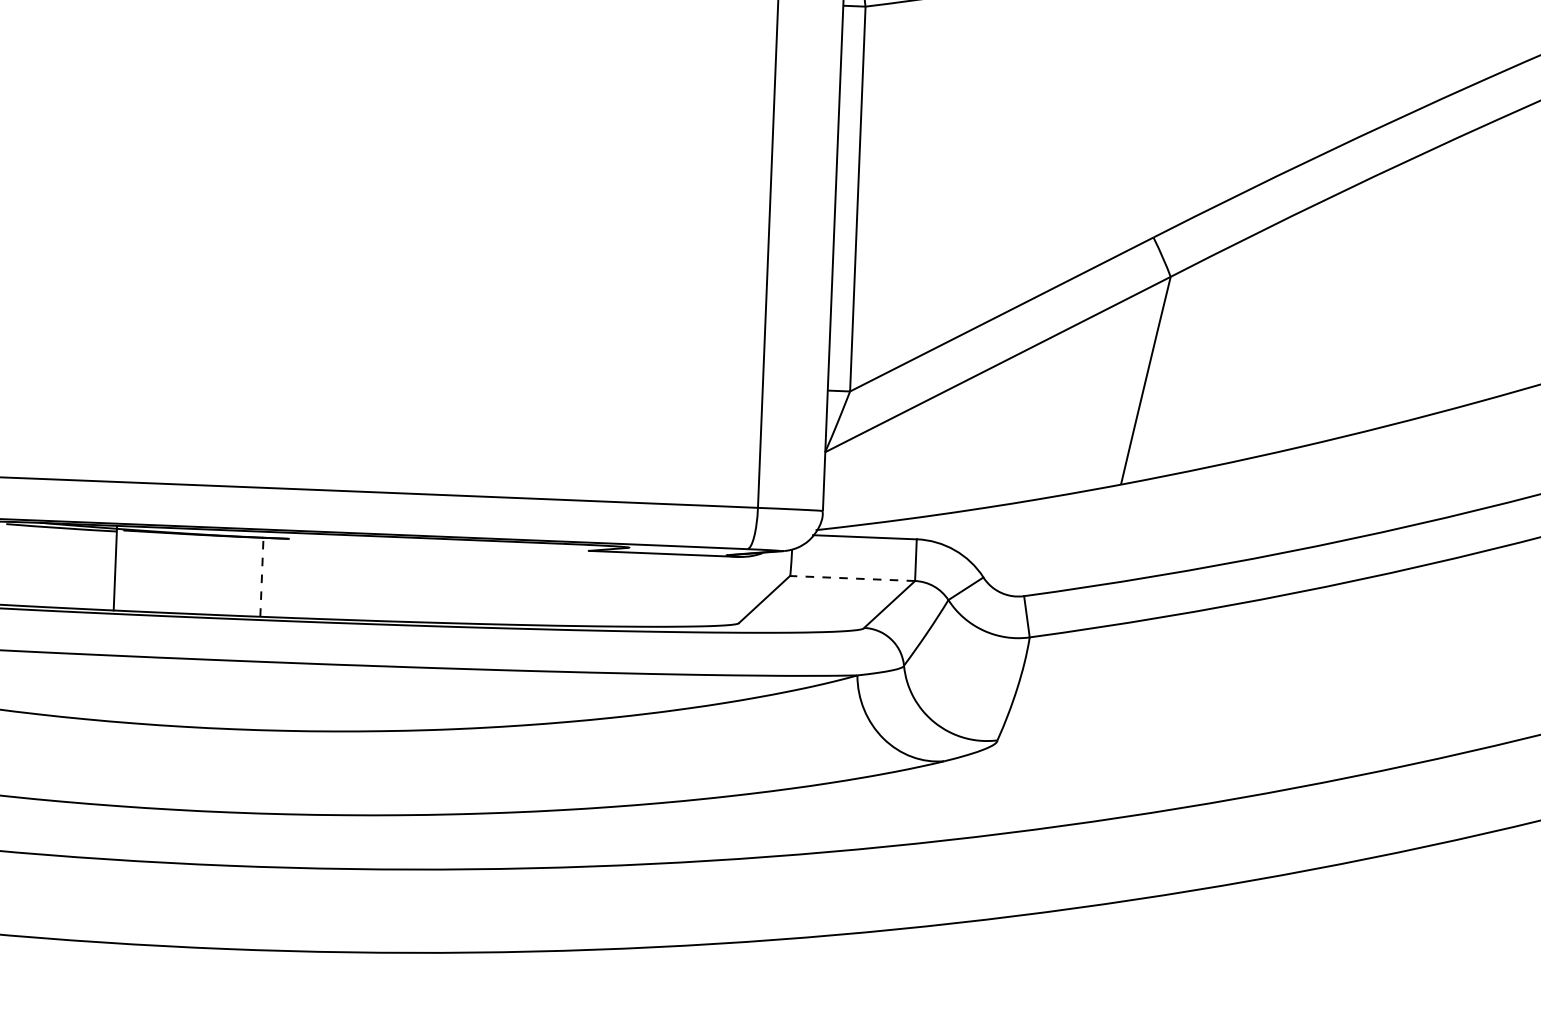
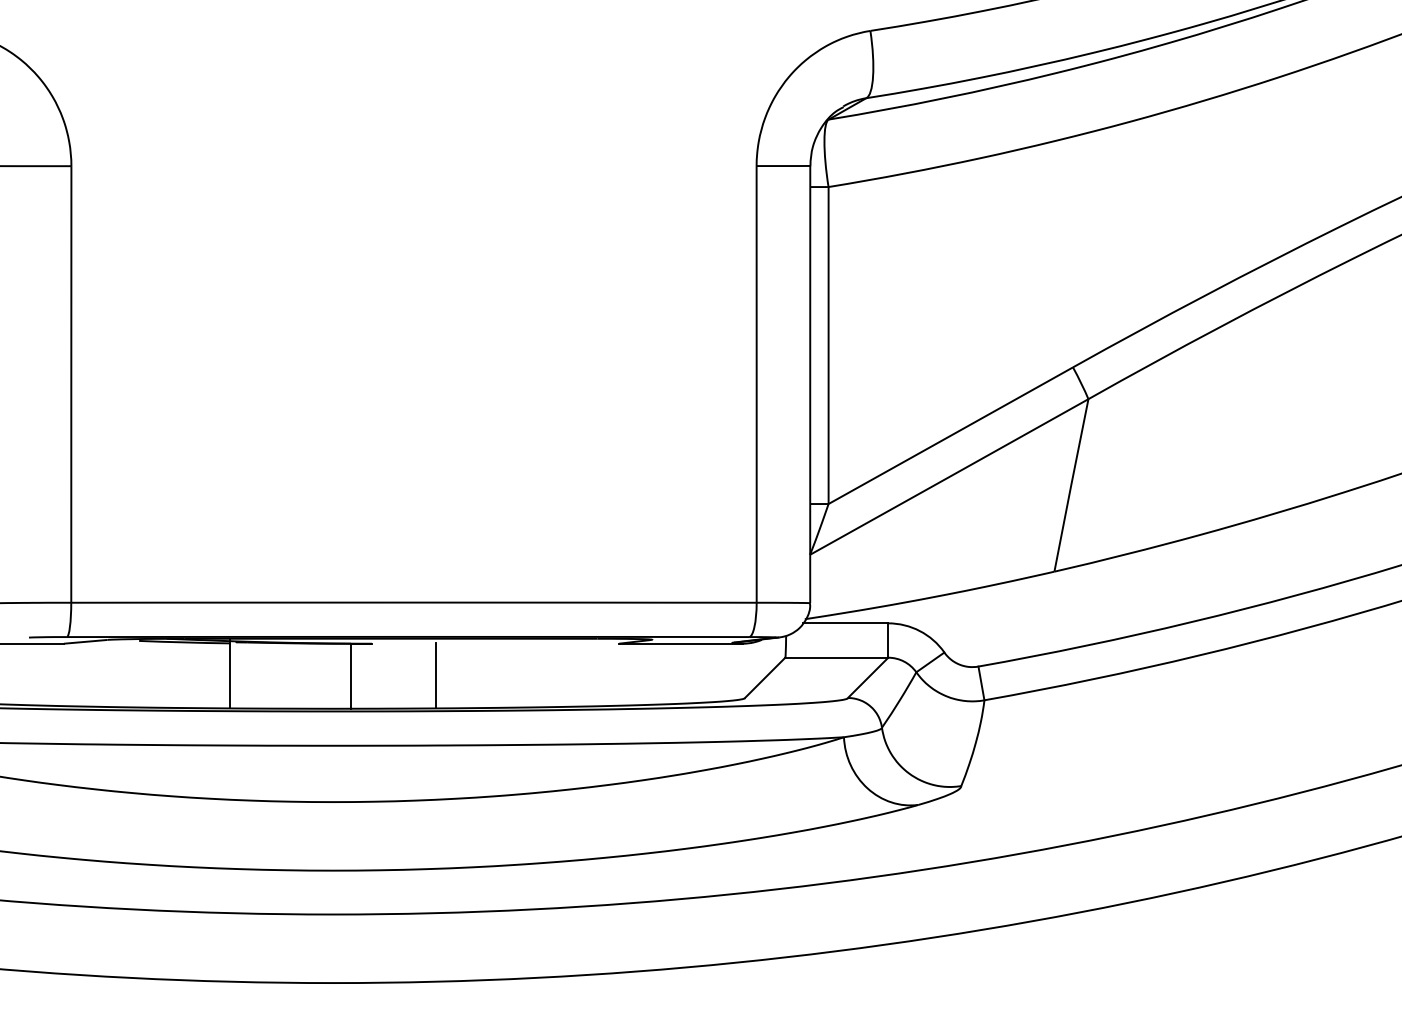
line: (262, 576) -> (351, 675), dashed -> solid
line: (852, 578) -> (836, 657), dashed -> solid
line: (365, 580) -> (436, 675), added

